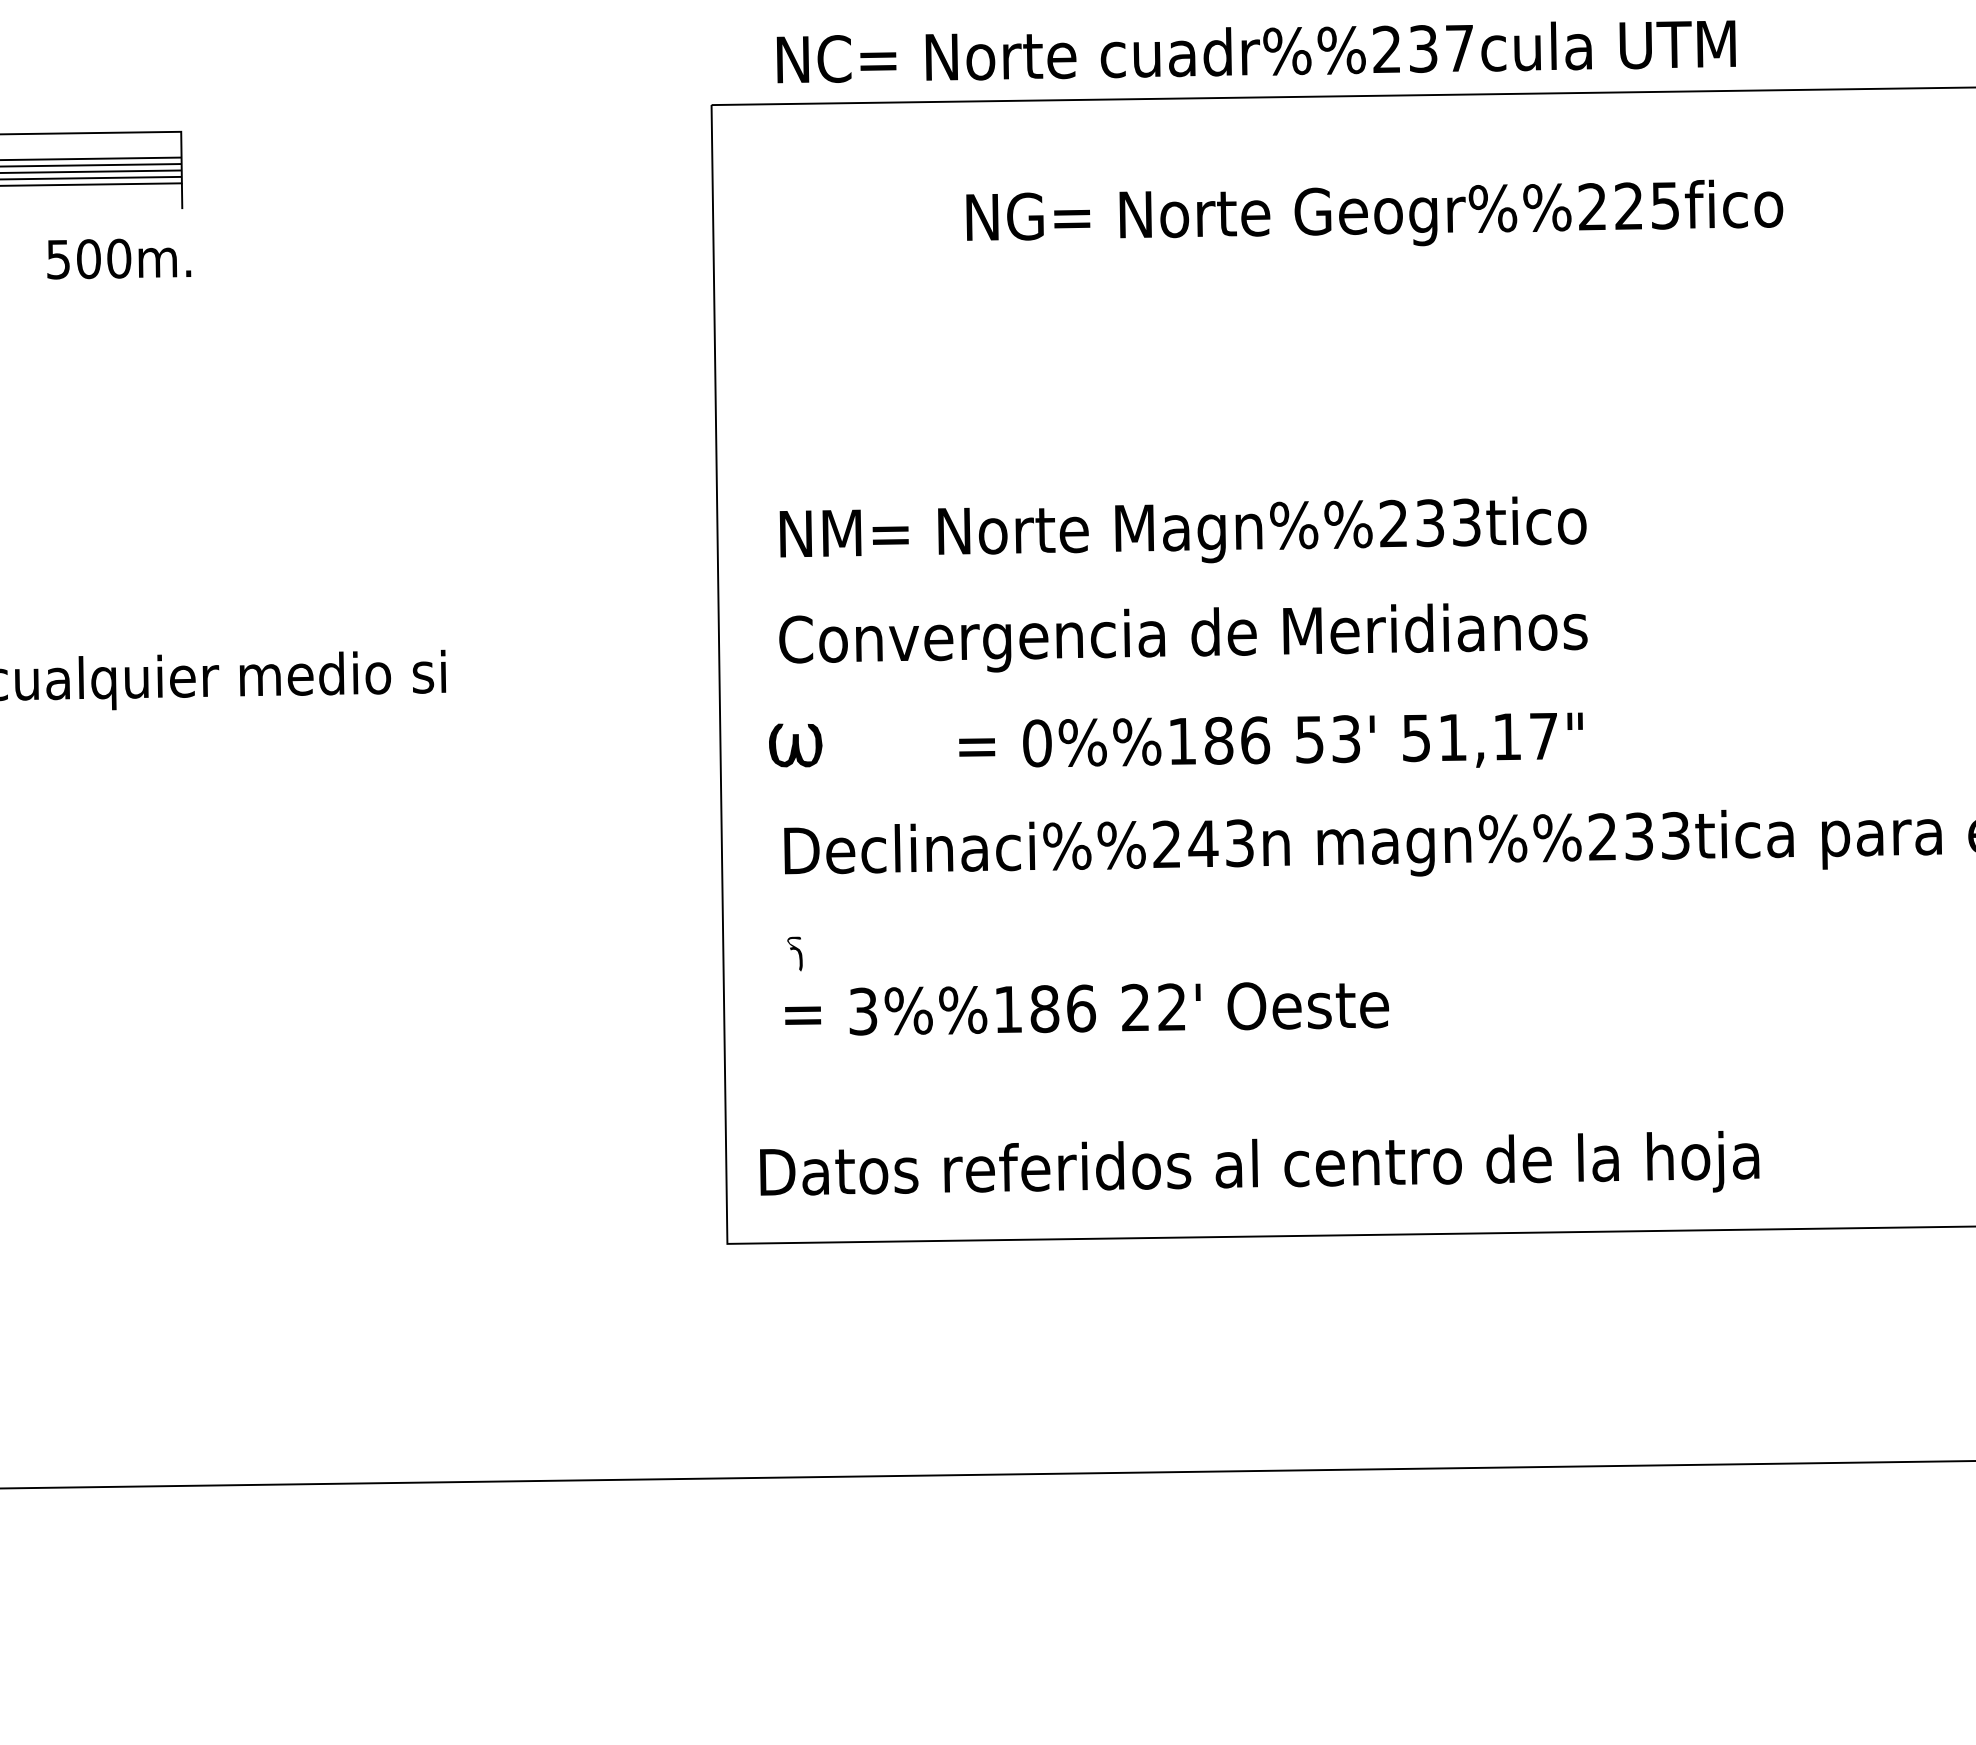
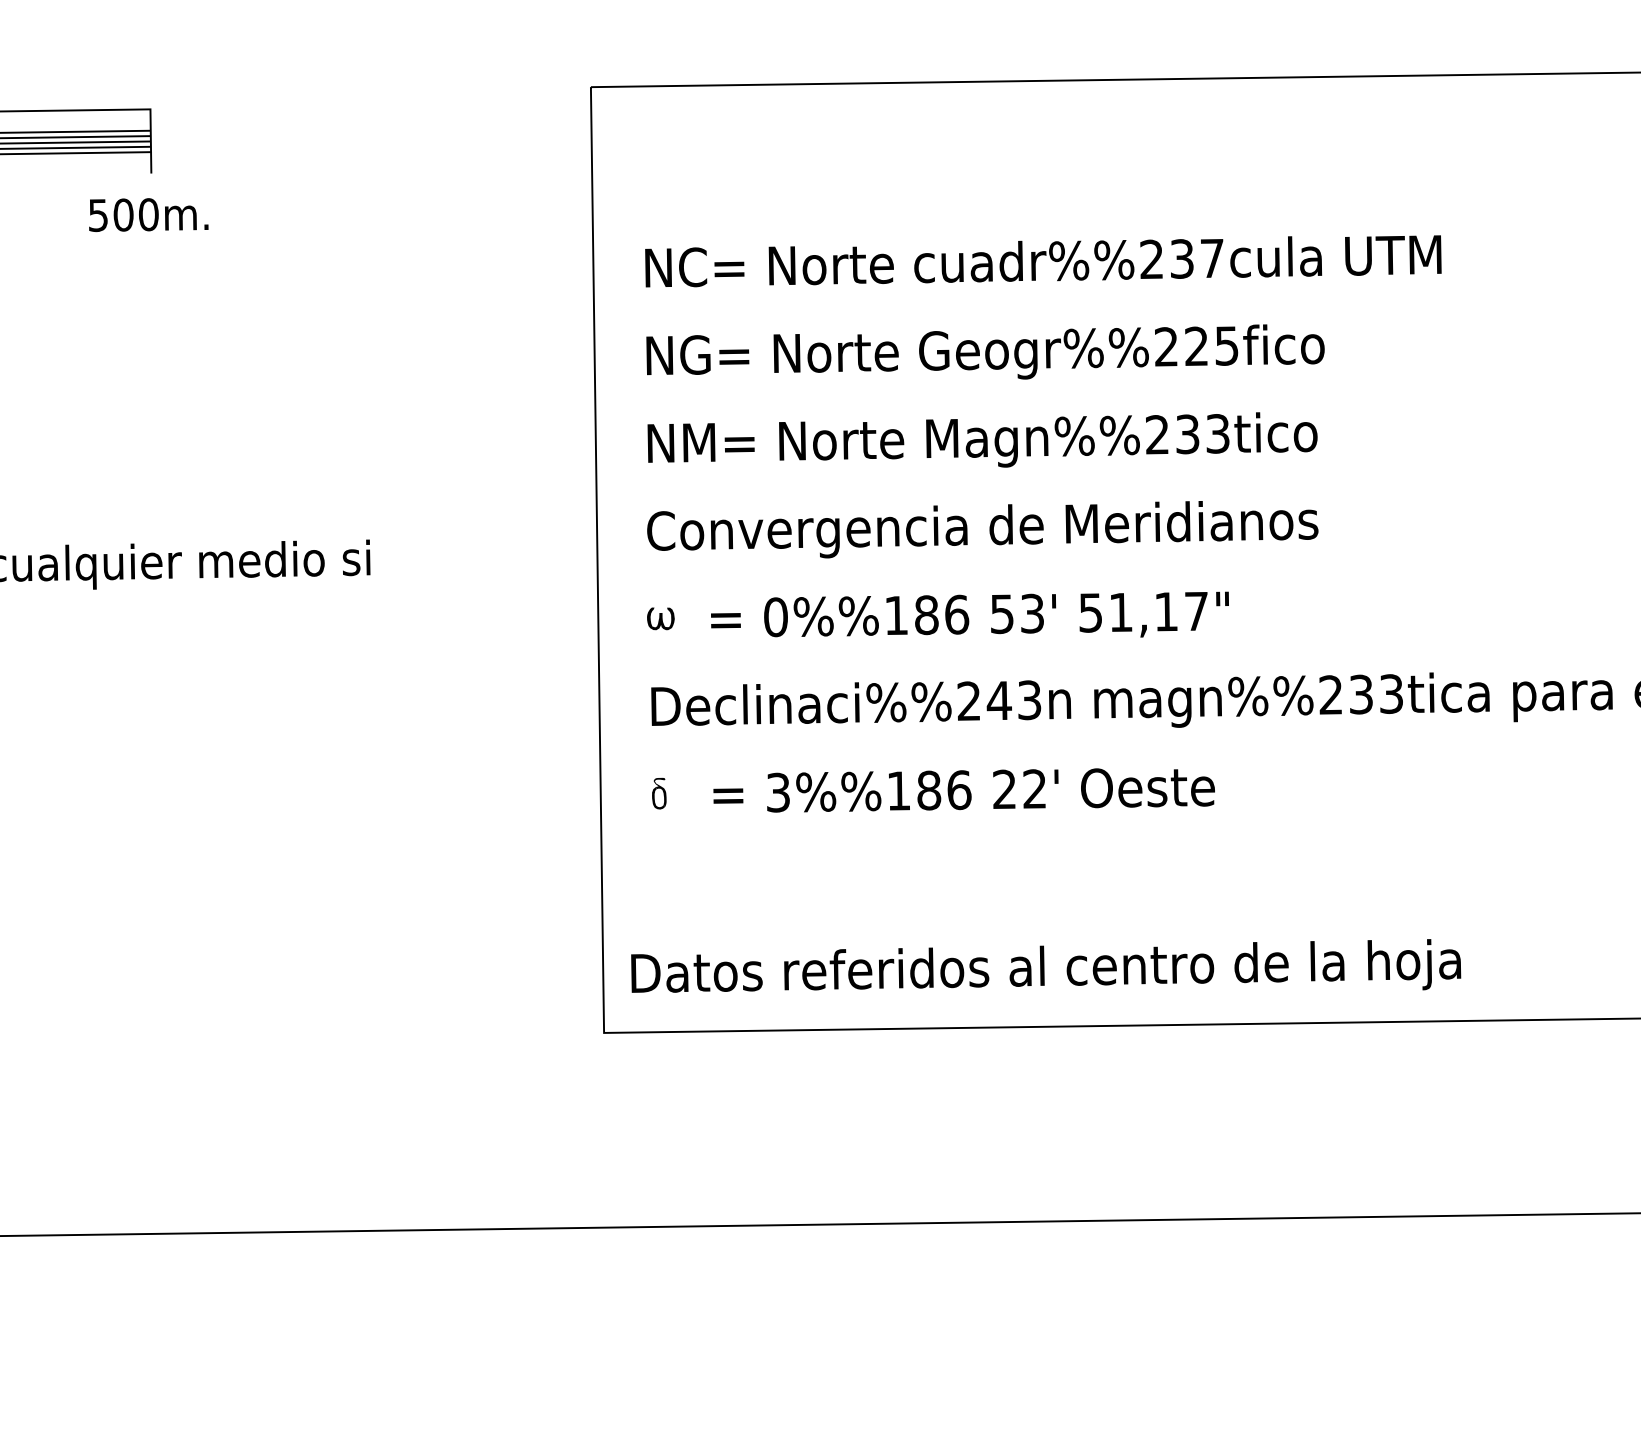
text: (1255, 51) -> (1042, 261), moved
text: (1374, 212) -> (985, 351), moved
text: (119, 258) -> (149, 214), moved
text: (1270, 739) -> (969, 614), moved
part: (795, 744) -> (660, 618), size x0.62
fill: (793, 960) -> (658, 797), added
text: (1087, 1008) -> (964, 790), moved

